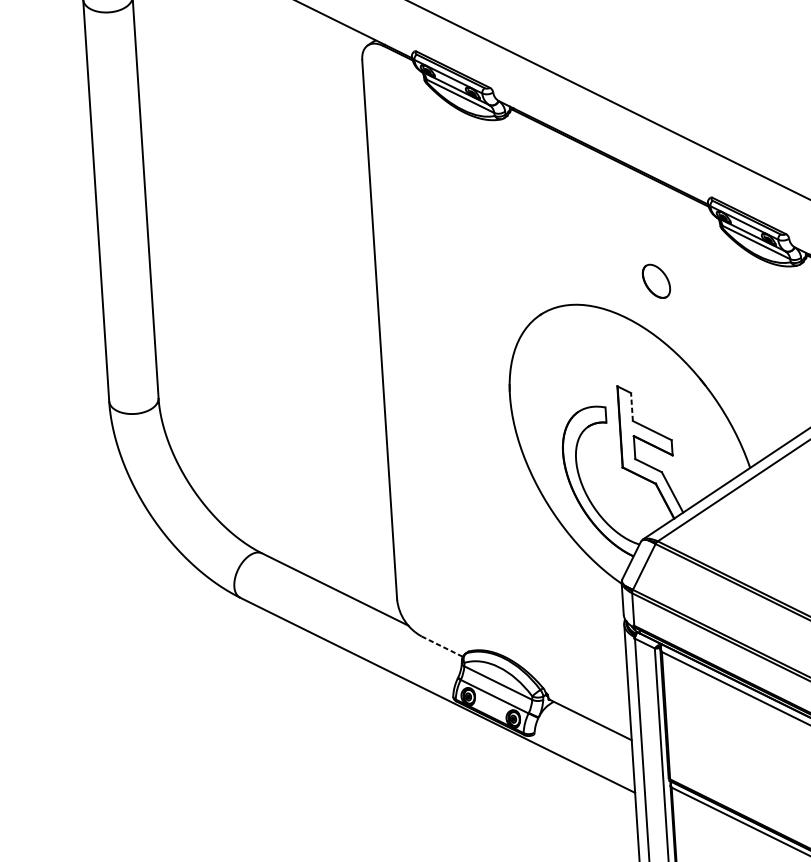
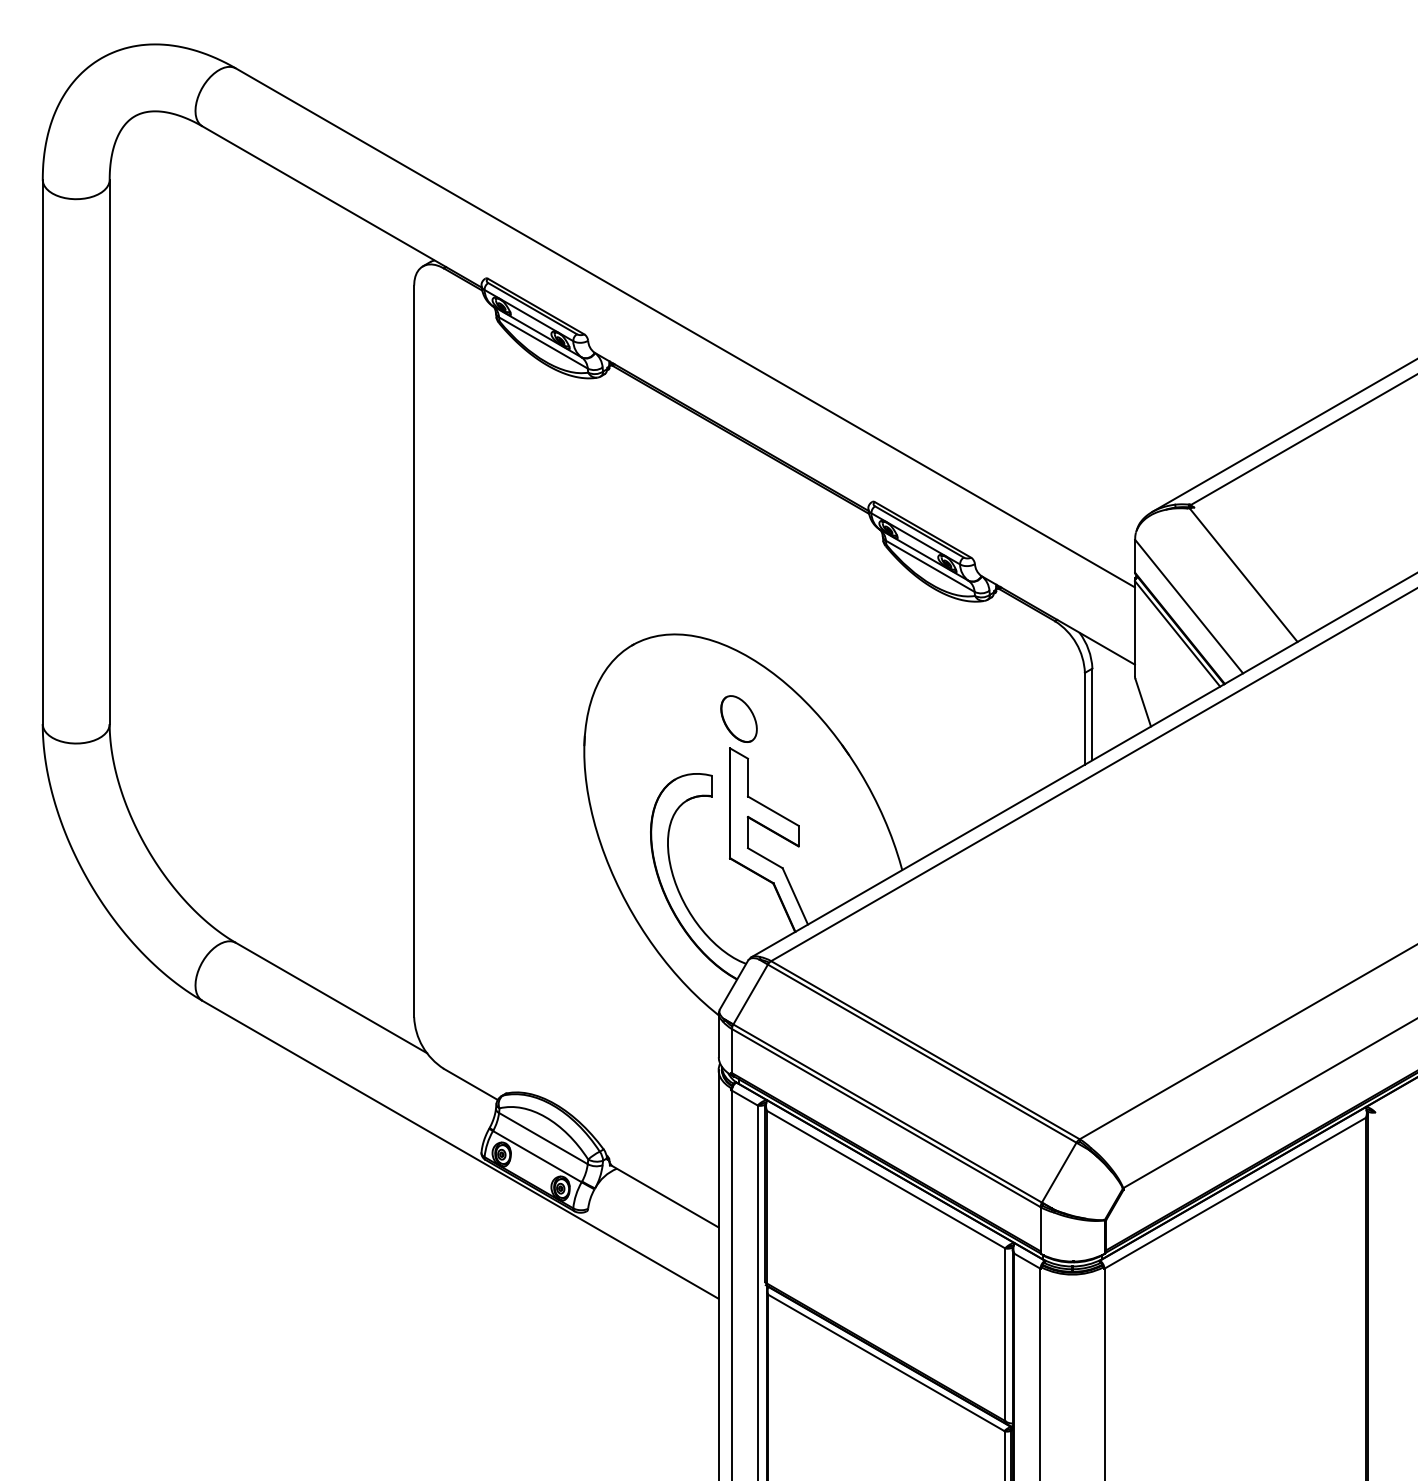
part: (656, 280) -> (738, 718), moved
line: (632, 406) -> (748, 777), dashed -> solid
line: (442, 646) -> (471, 1084), dashed -> solid

